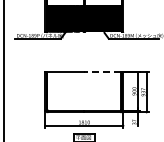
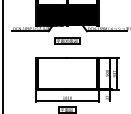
part: (84, 50) -> (67, 40), added
line: (102, 72) -> (81, 58), dashed -> solid

